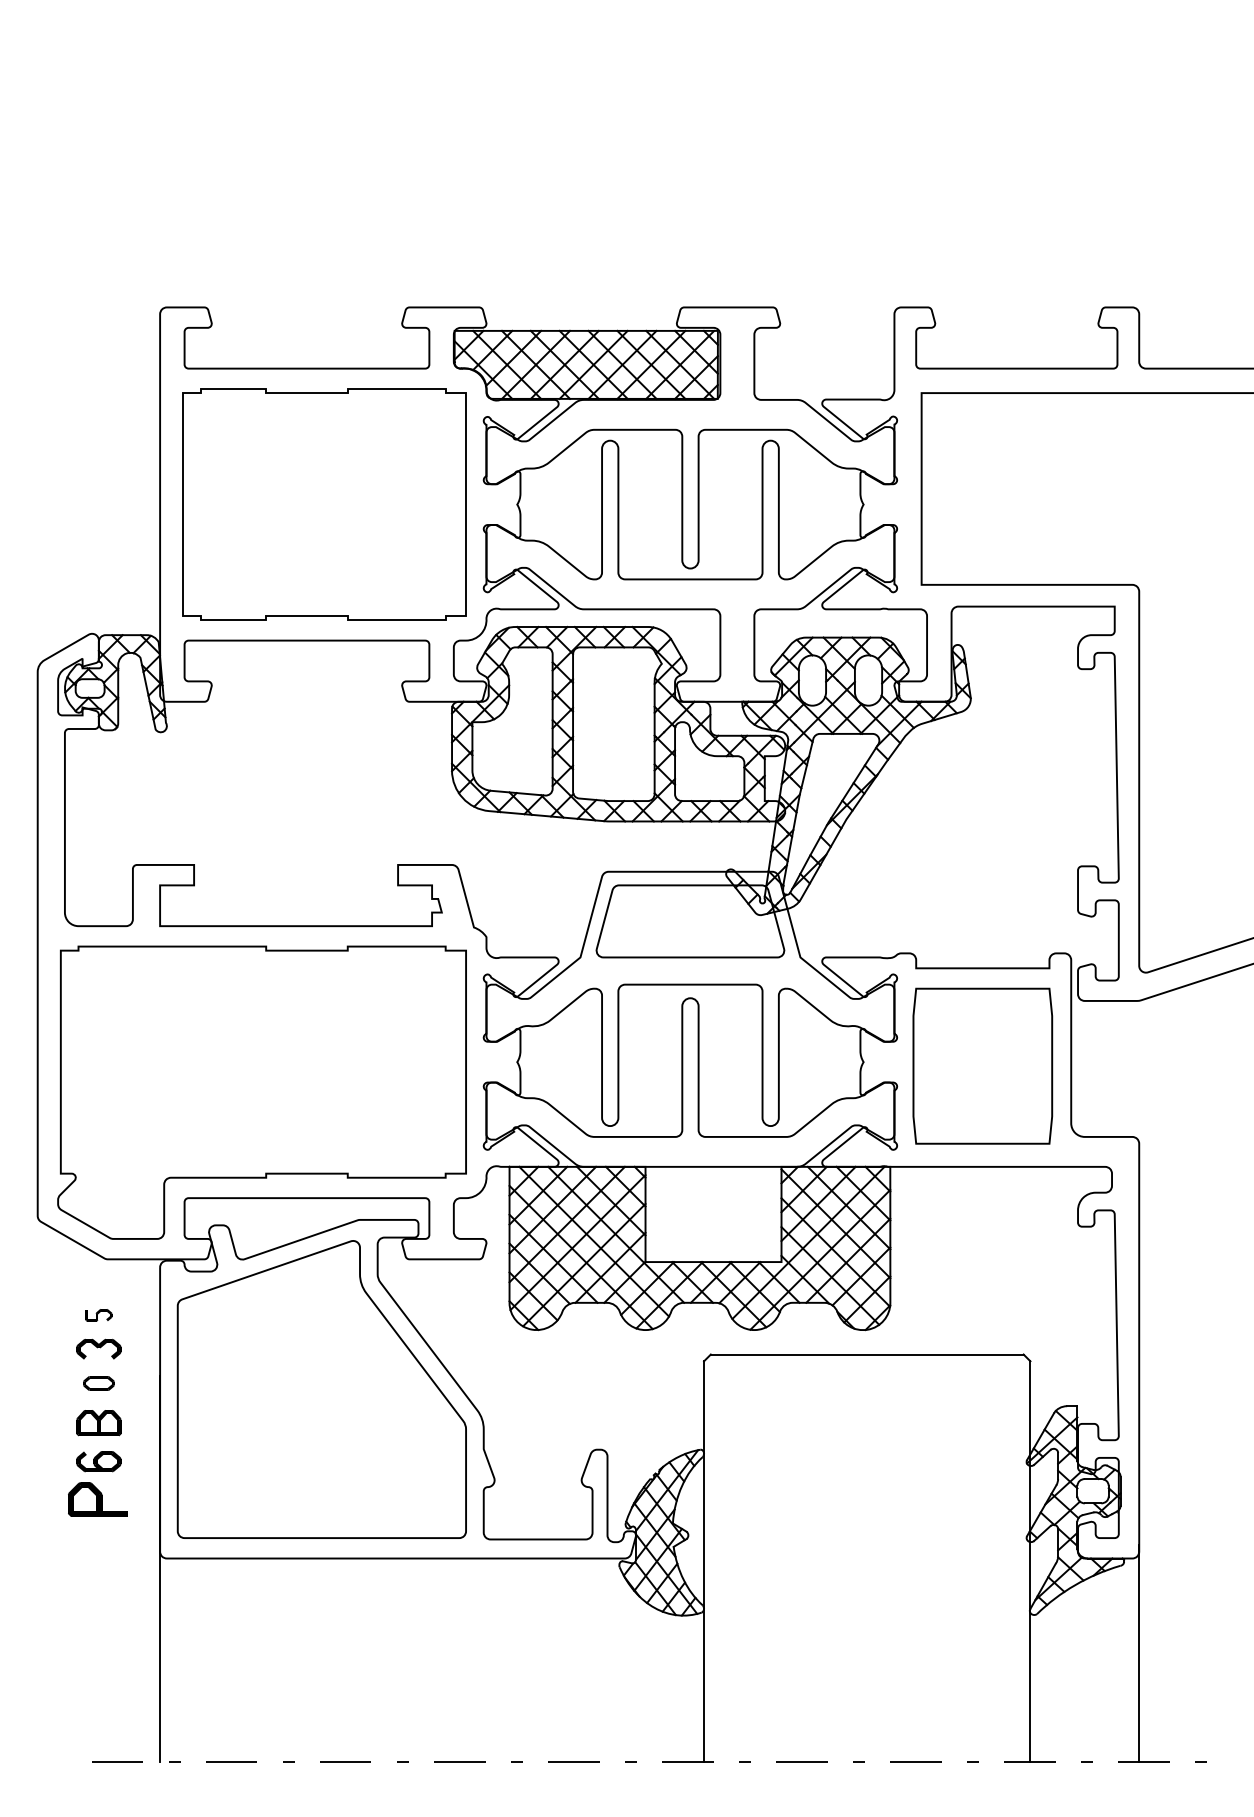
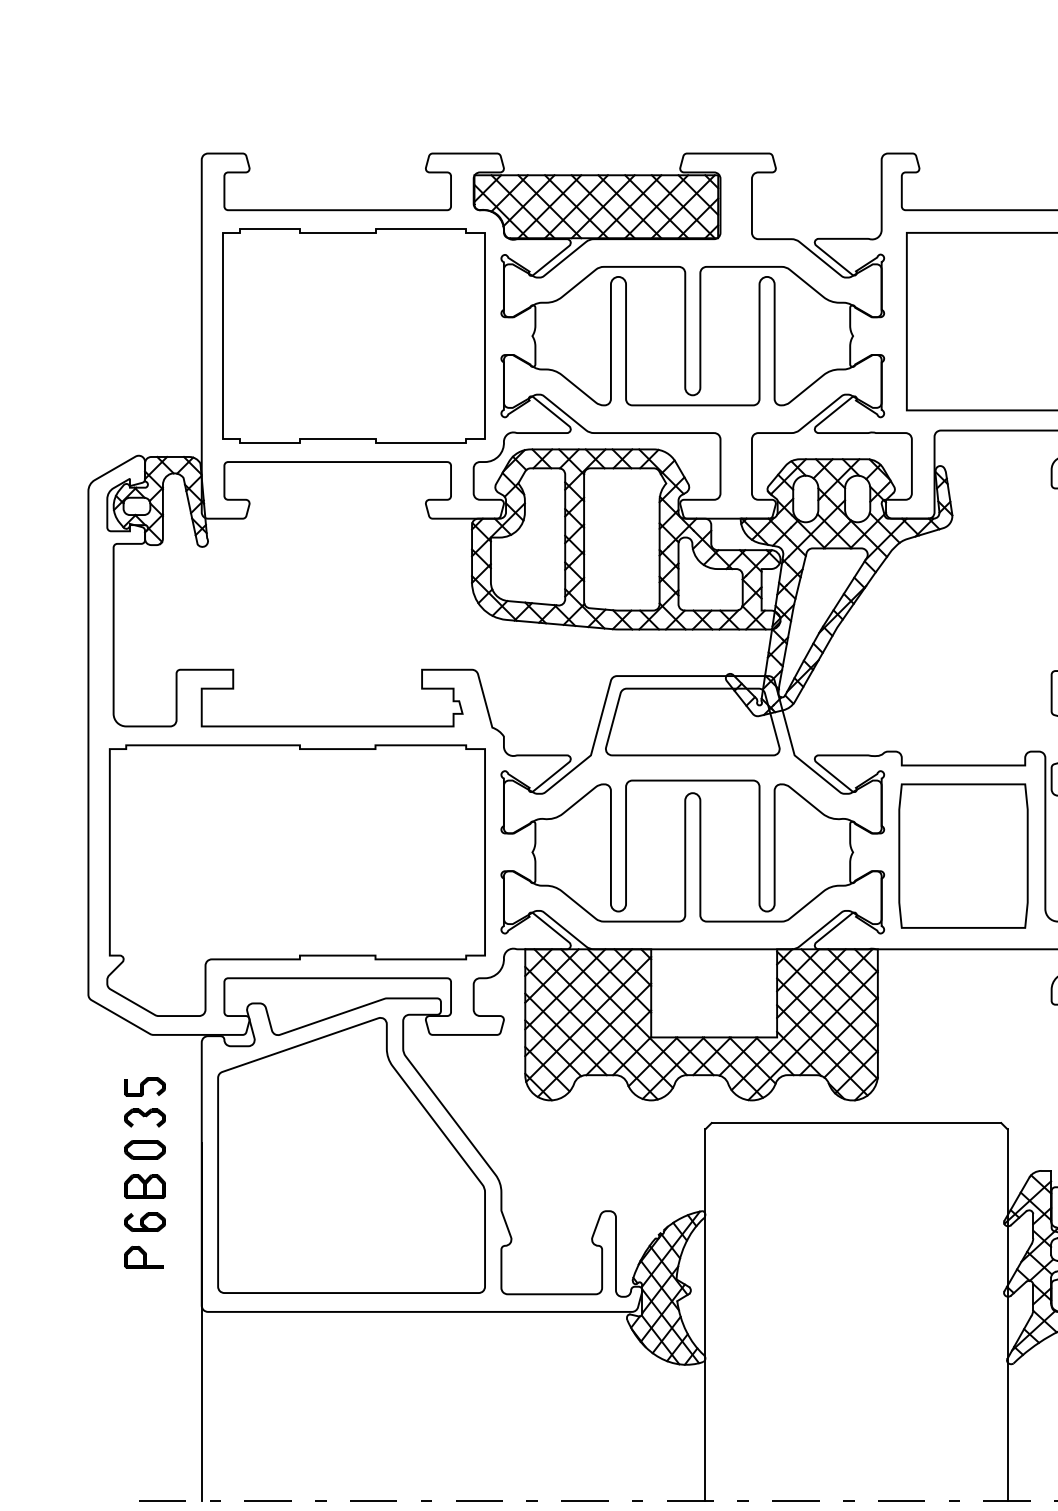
part: (98, 1314) -> (144, 1085), size x1.67
part: (98, 1383) -> (144, 1149), size x1.43
part: (97, 1499) -> (143, 1257), size x0.71

